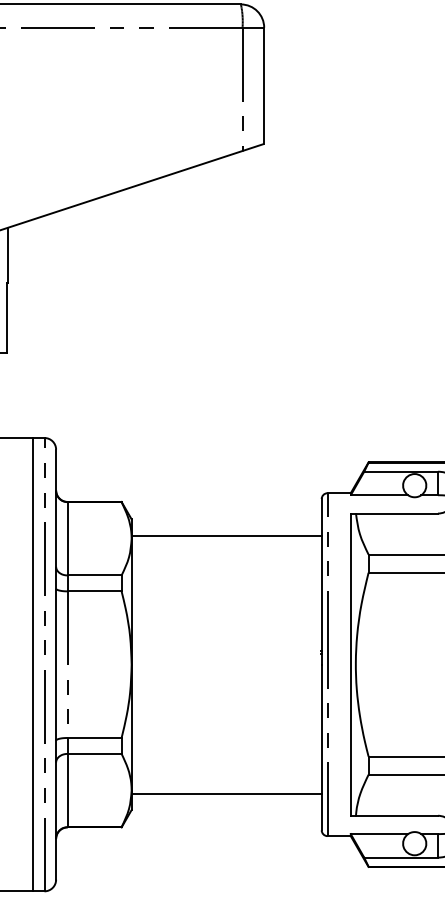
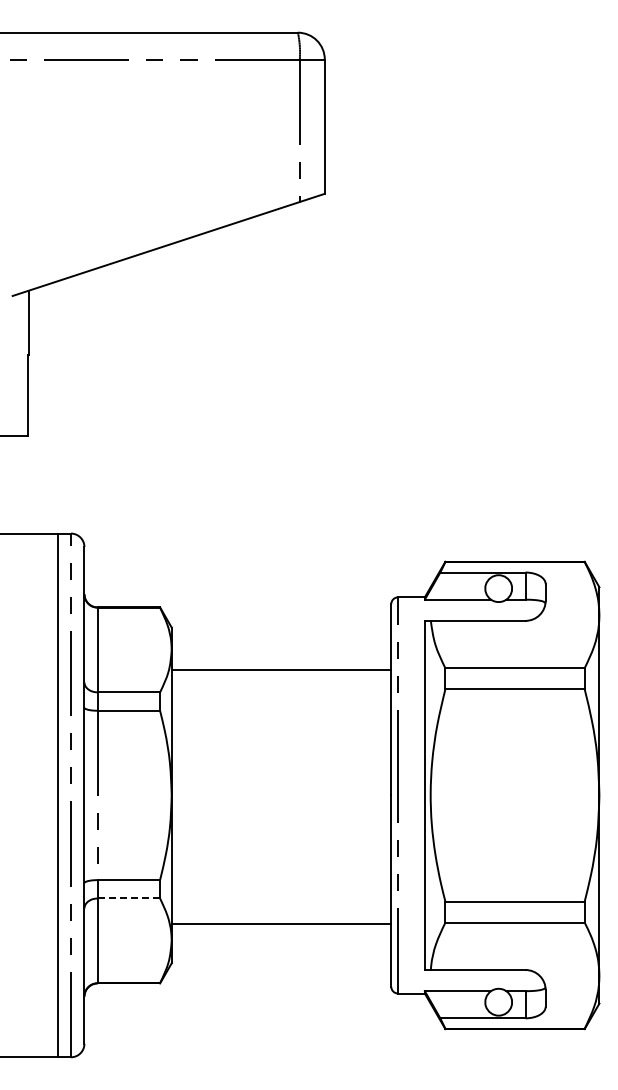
line: (226, 535) -> (281, 670), moved
line: (94, 753) -> (128, 898), solid -> dashed
line: (226, 793) -> (281, 923), moved

